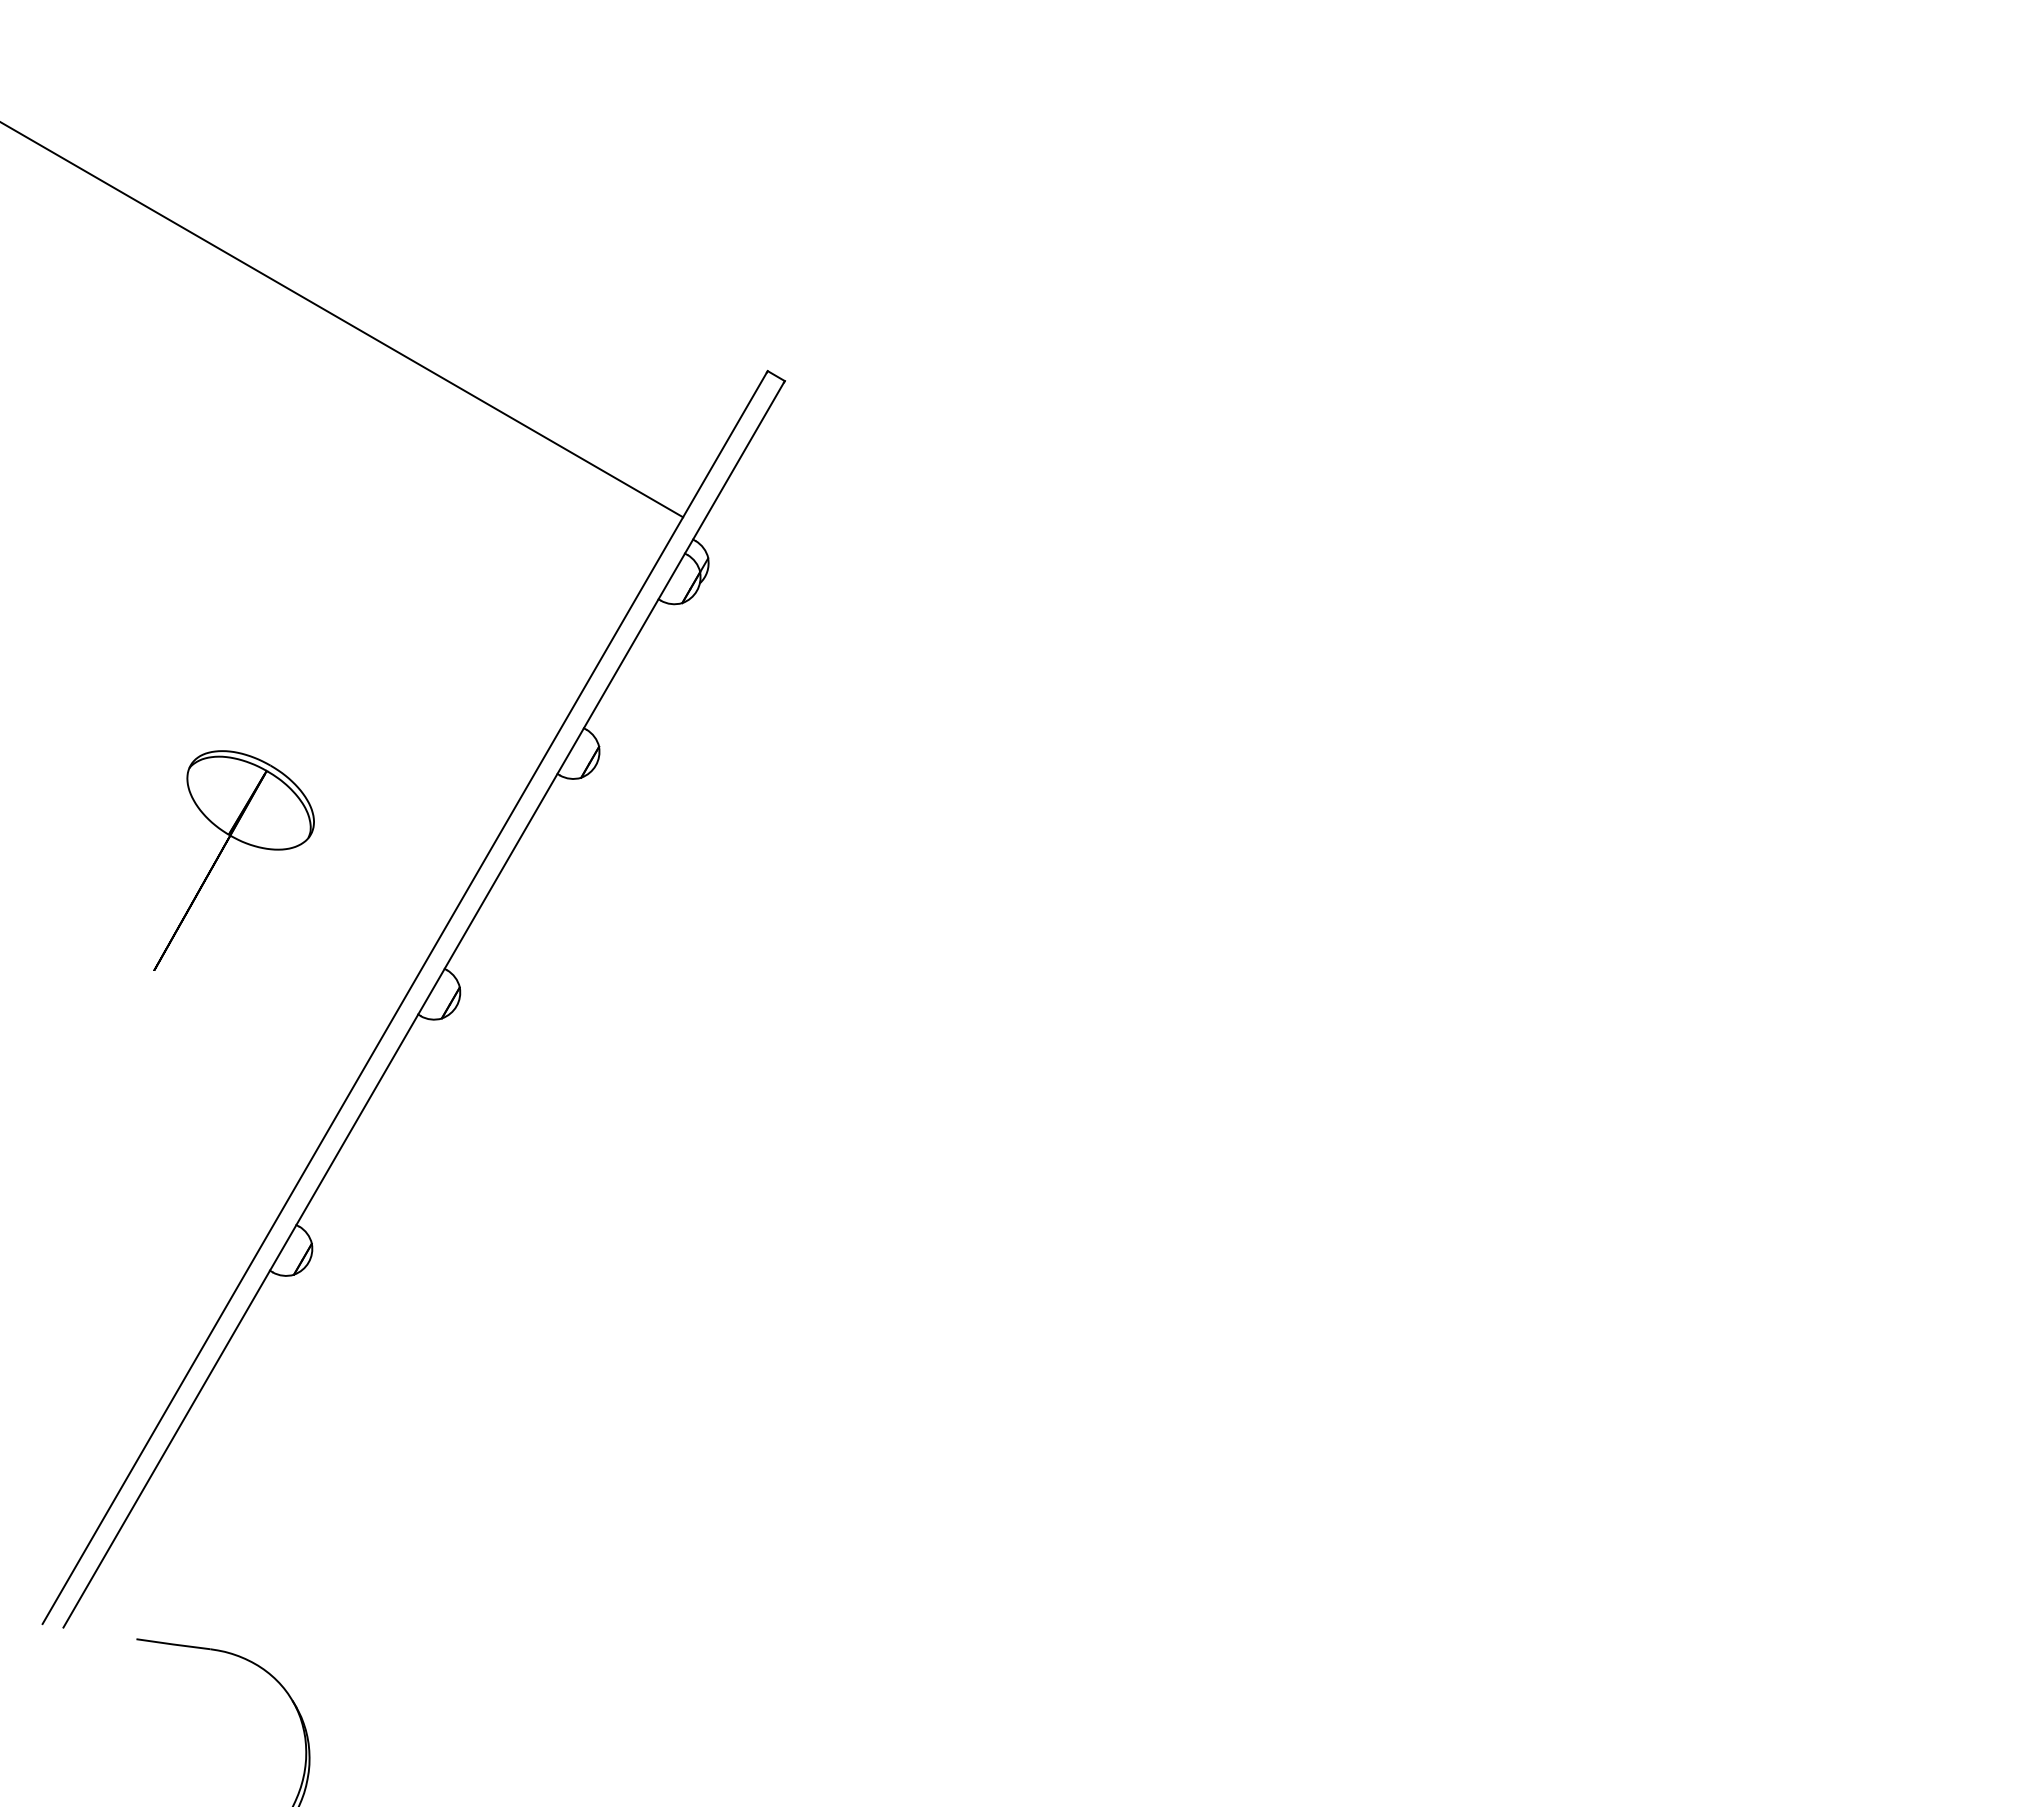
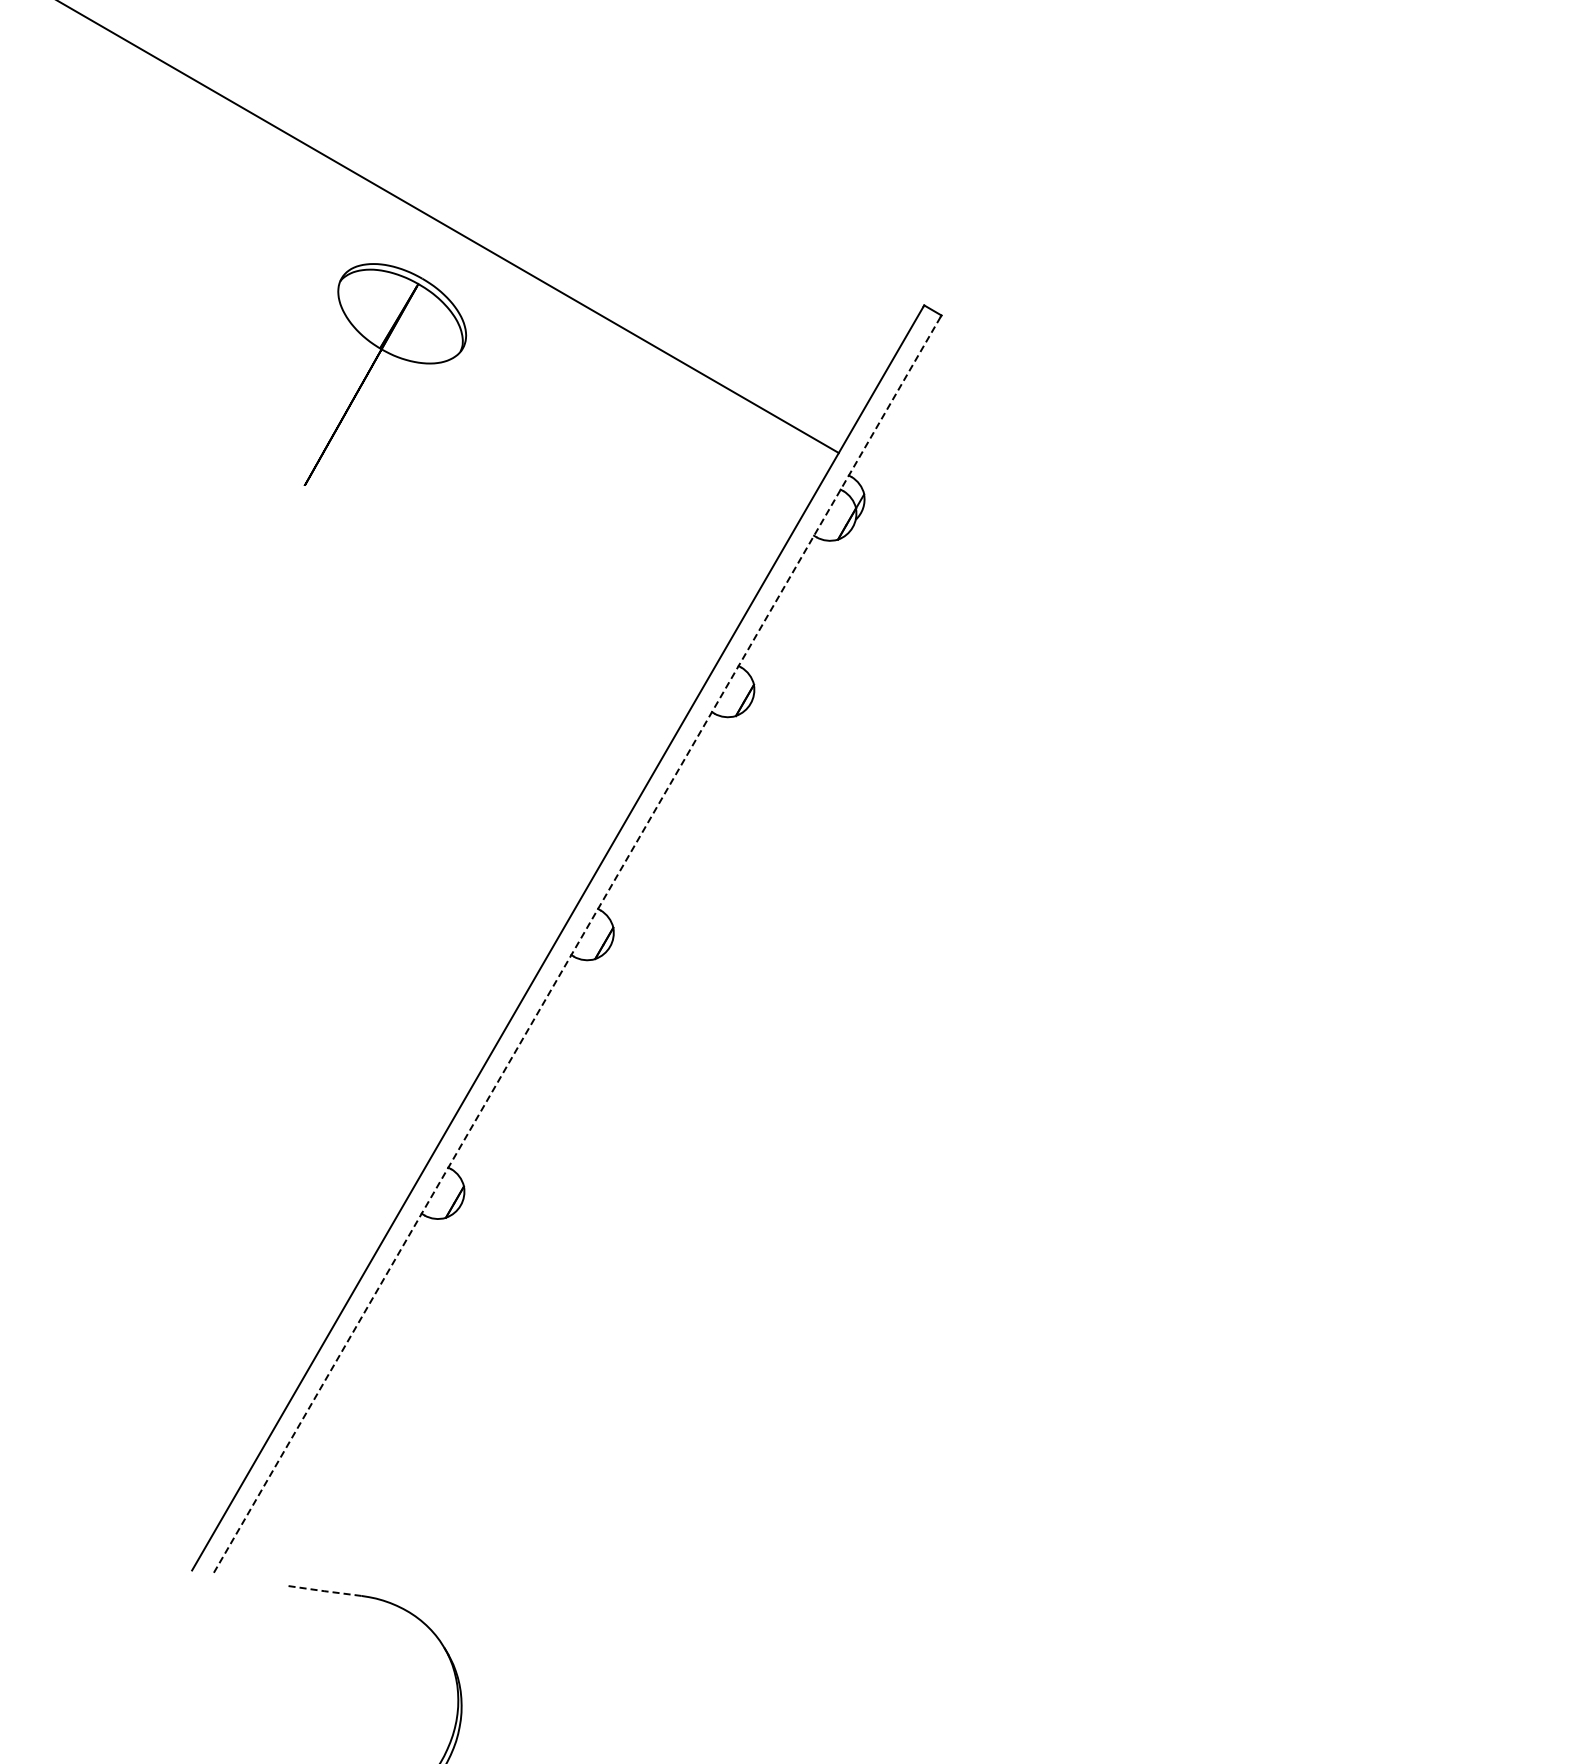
part: (221, 853) -> (372, 367), moved
line: (423, 1005) -> (576, 945), solid -> dashed
line: (173, 1644) -> (324, 1591), solid -> dashed

